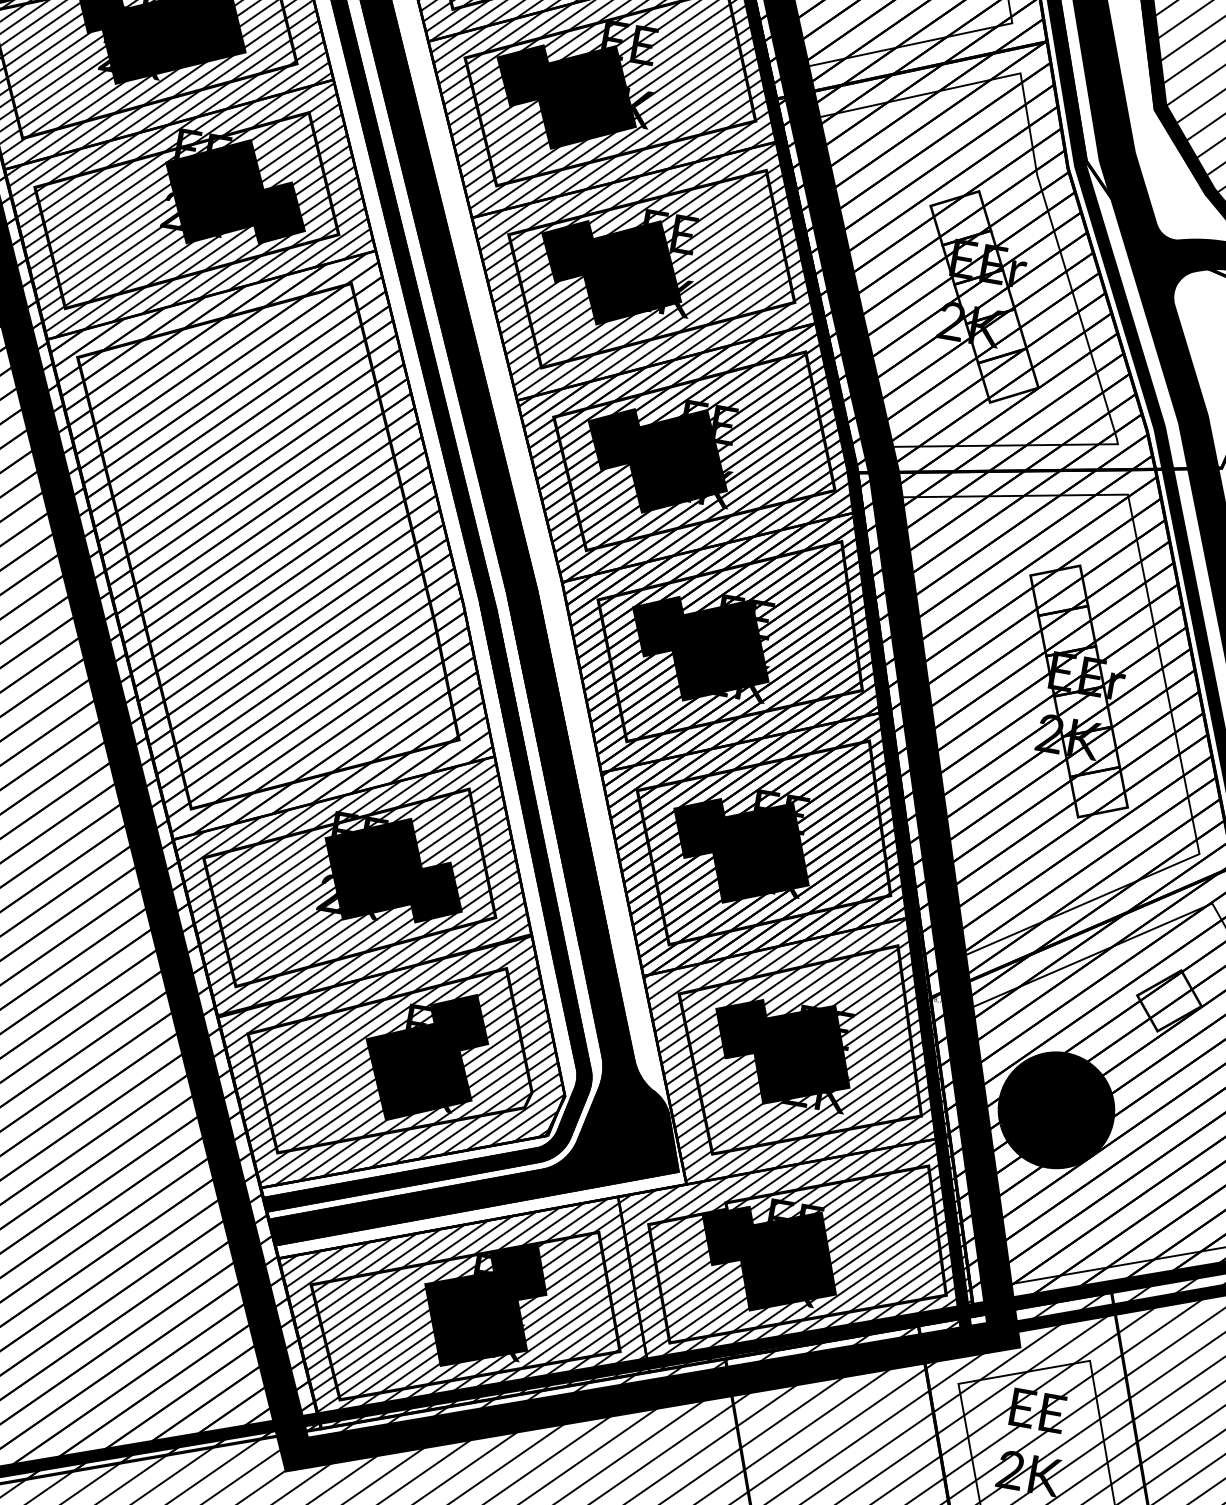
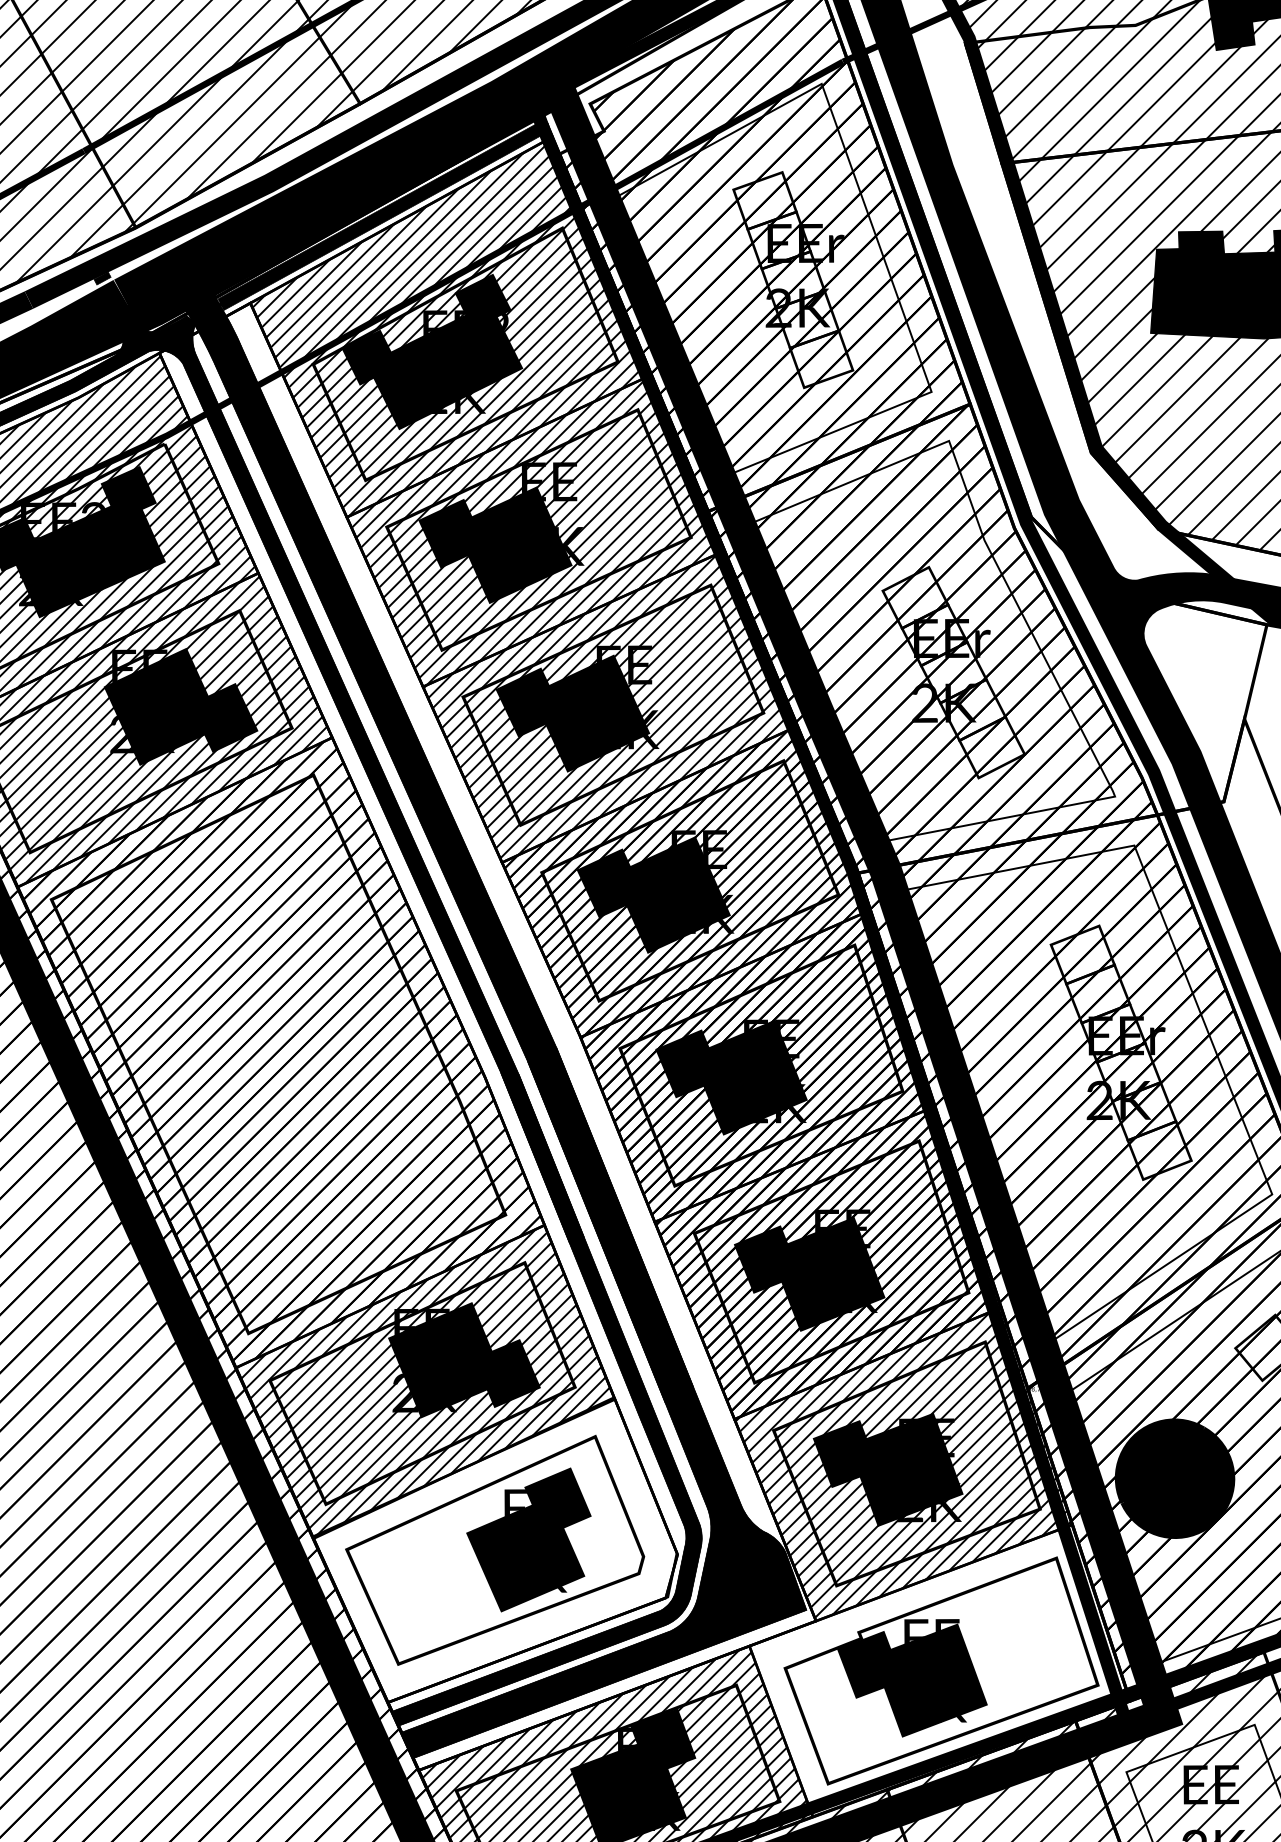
hatch: (389, 1059) -> (494, 1549), removed
hatch: (796, 1253) -> (939, 1670), removed

